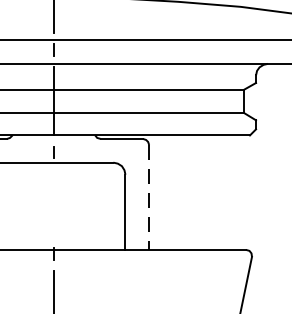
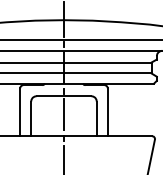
line: (148, 198) -> (107, 112), dashed -> solid
line: (52, 202) -> (63, 114), added

